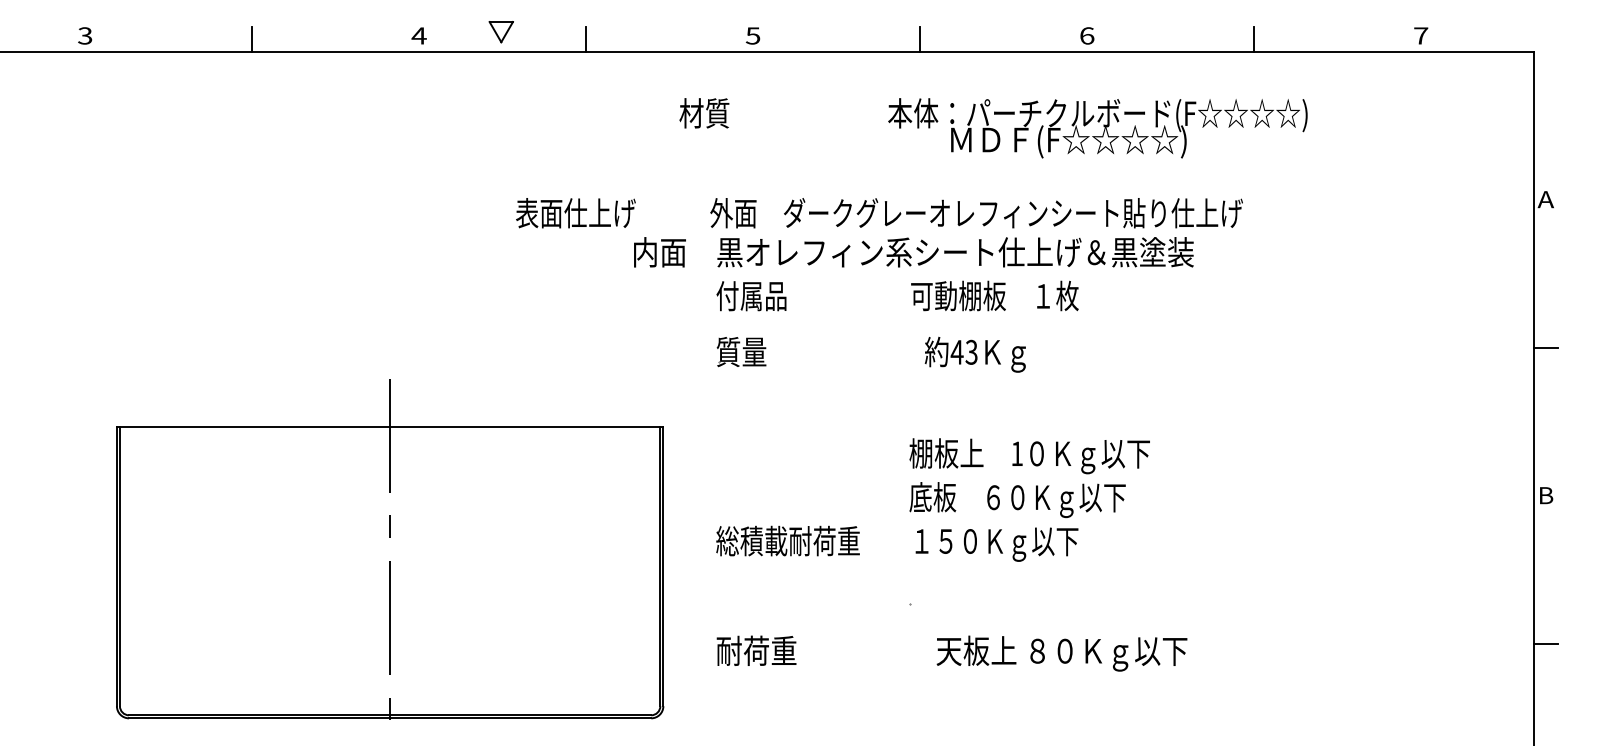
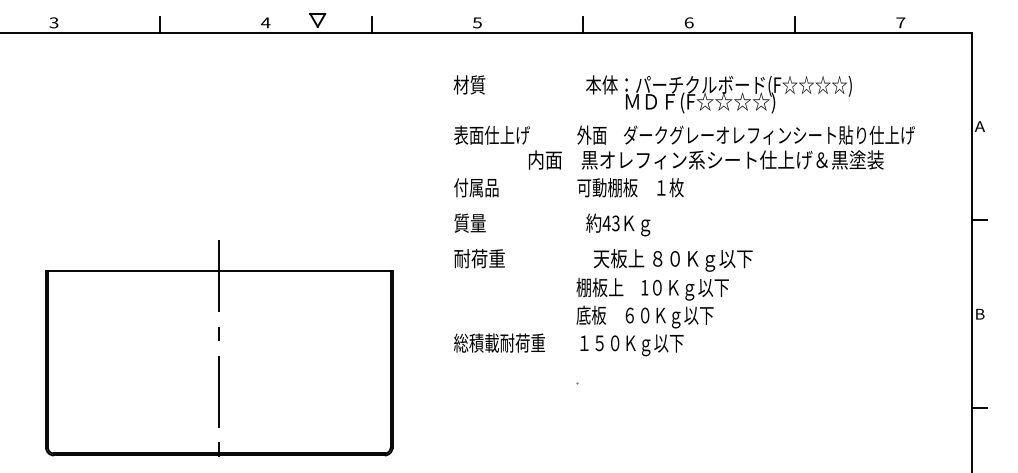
text: (993, 128) -> (652, 94), moved
text: (879, 232) -> (684, 147), moved
part: (390, 549) -> (219, 348), moved
text: (952, 653) -> (603, 260), moved

